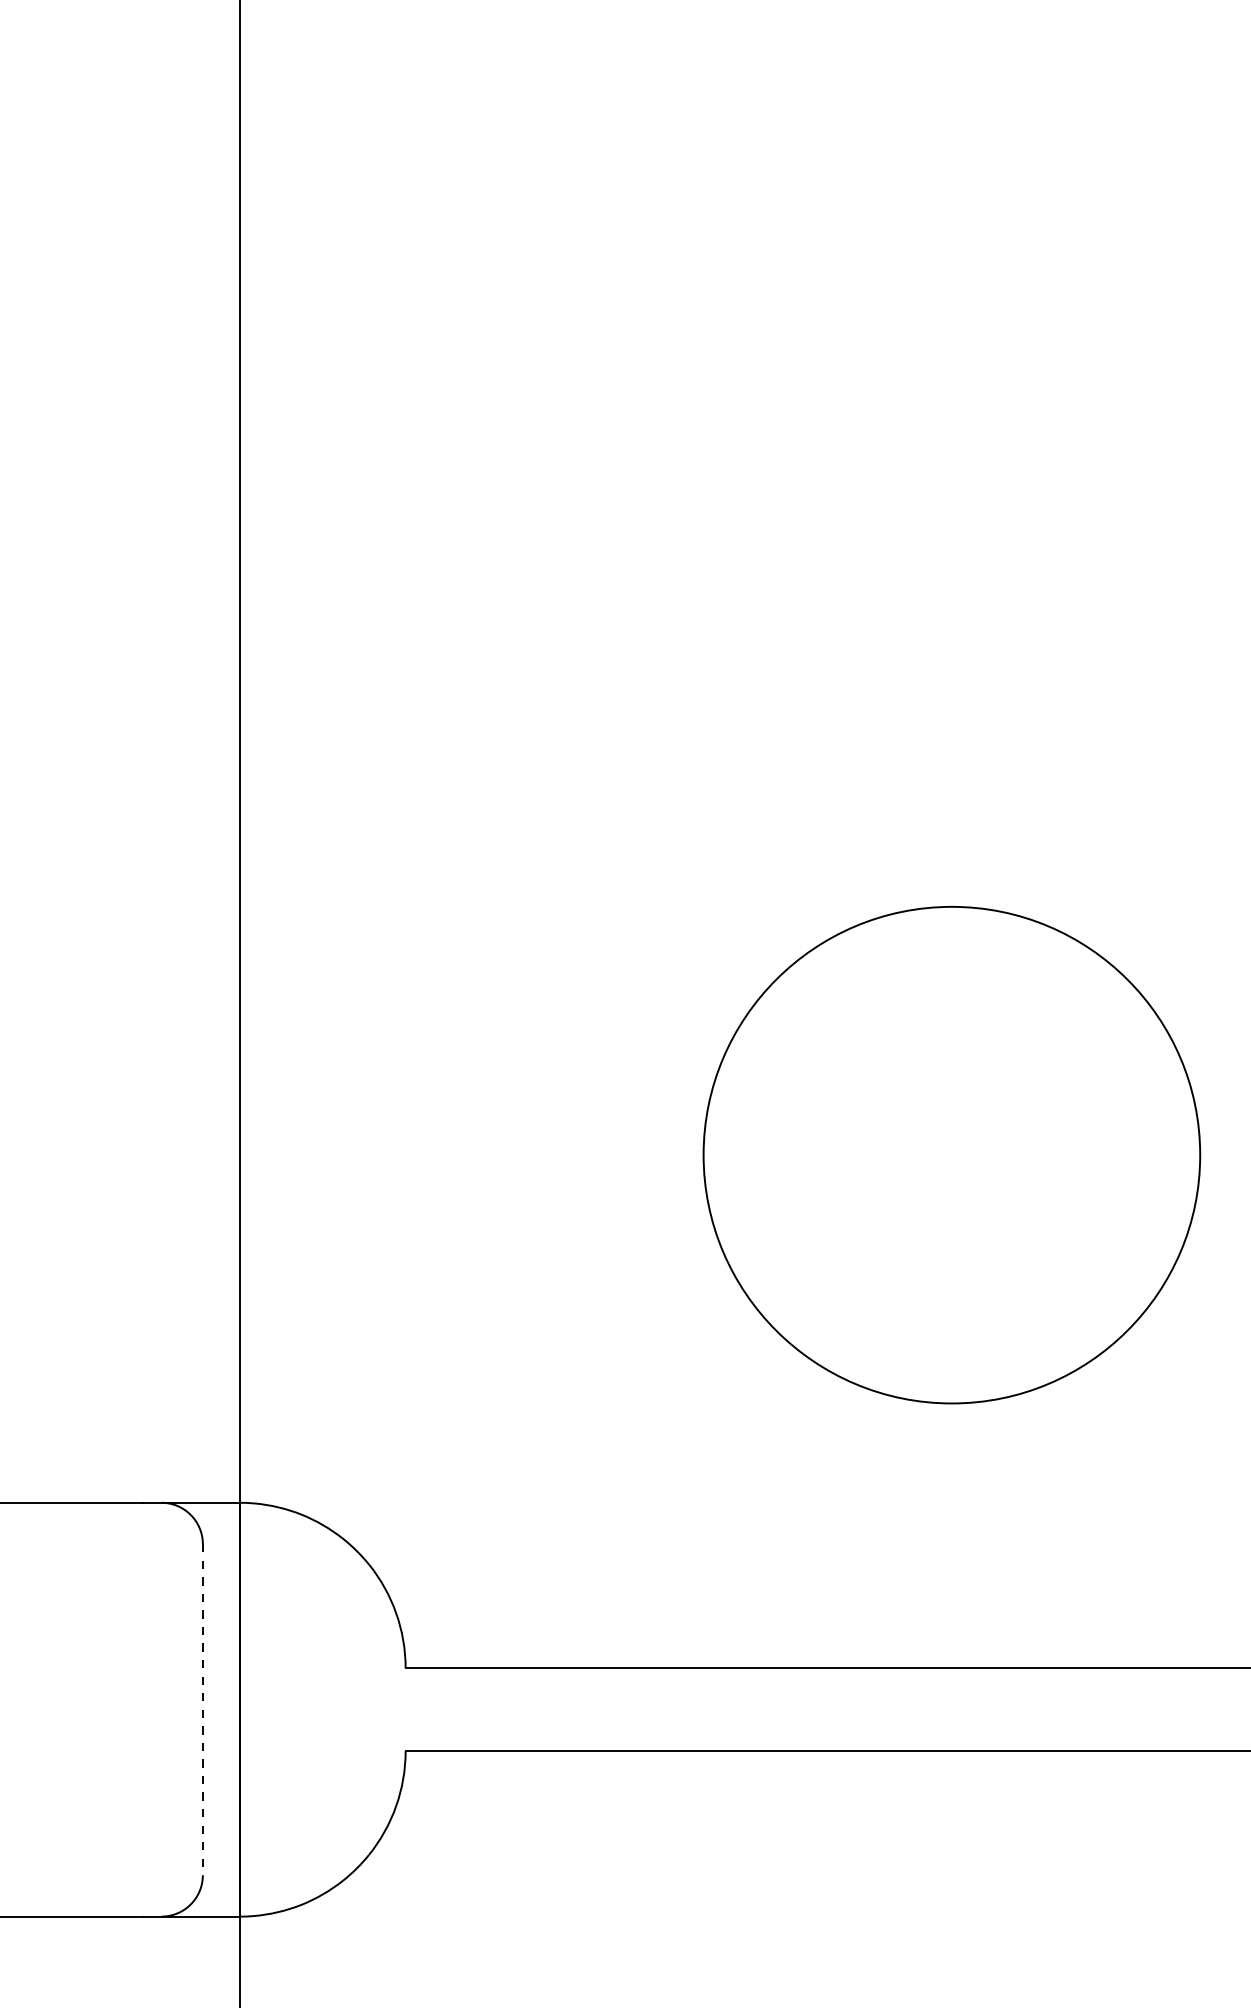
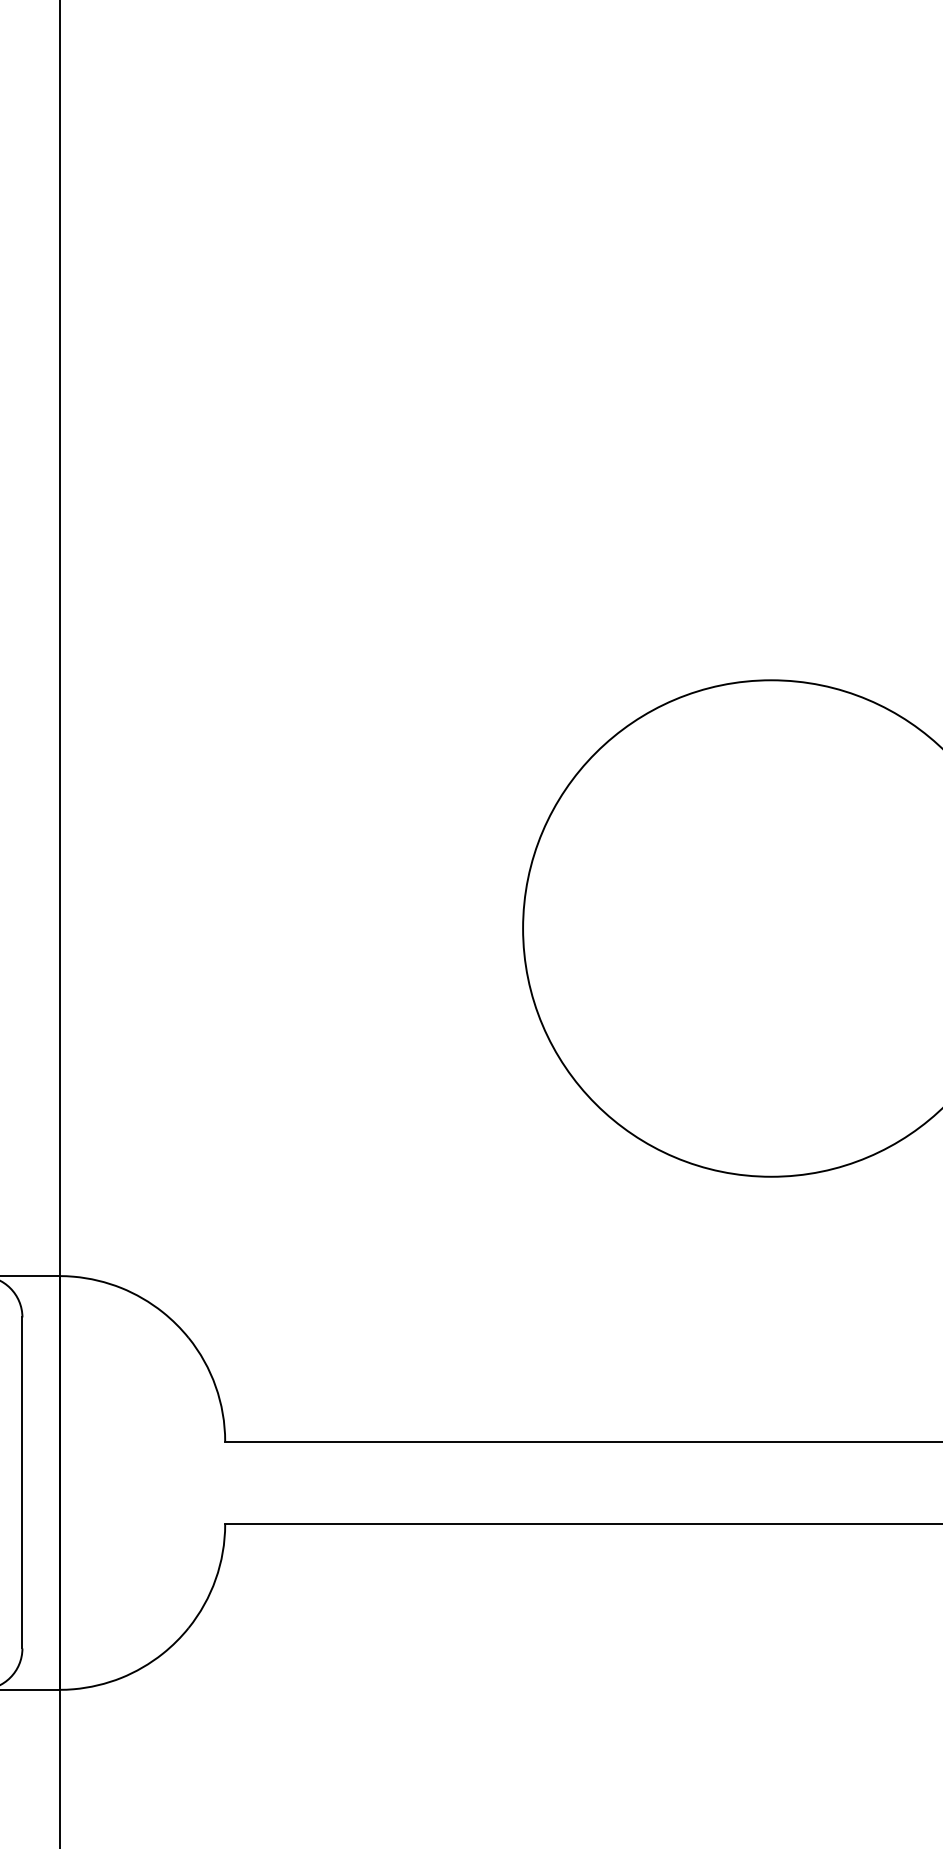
line: (202, 1709) -> (22, 1482), dashed -> solid

